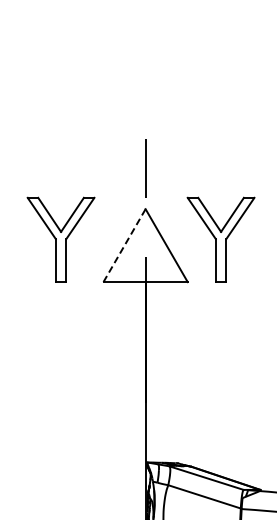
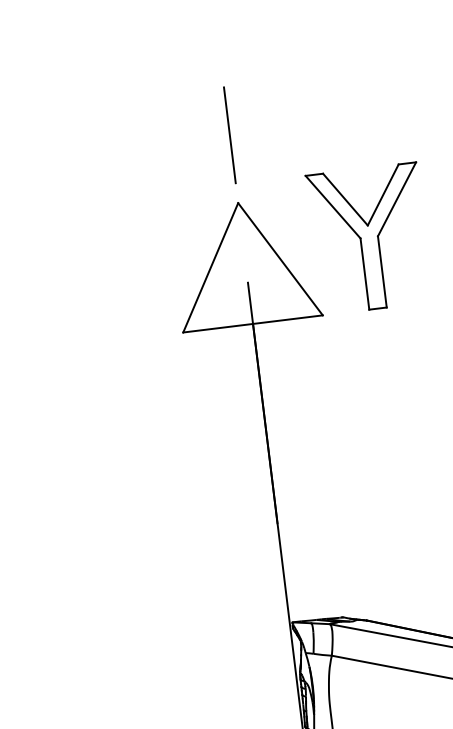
part: (60, 239) -> (103, 270), removed
line: (124, 245) -> (210, 267), dashed -> solid

